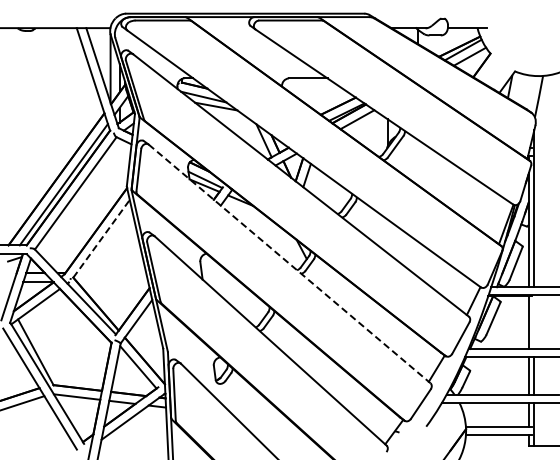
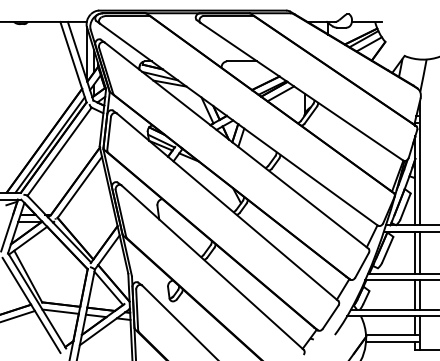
line: (101, 238) -> (79, 187), dashed -> solid
line: (289, 263) -> (227, 206), dashed -> solid
line: (534, 321) -> (419, 252), added

